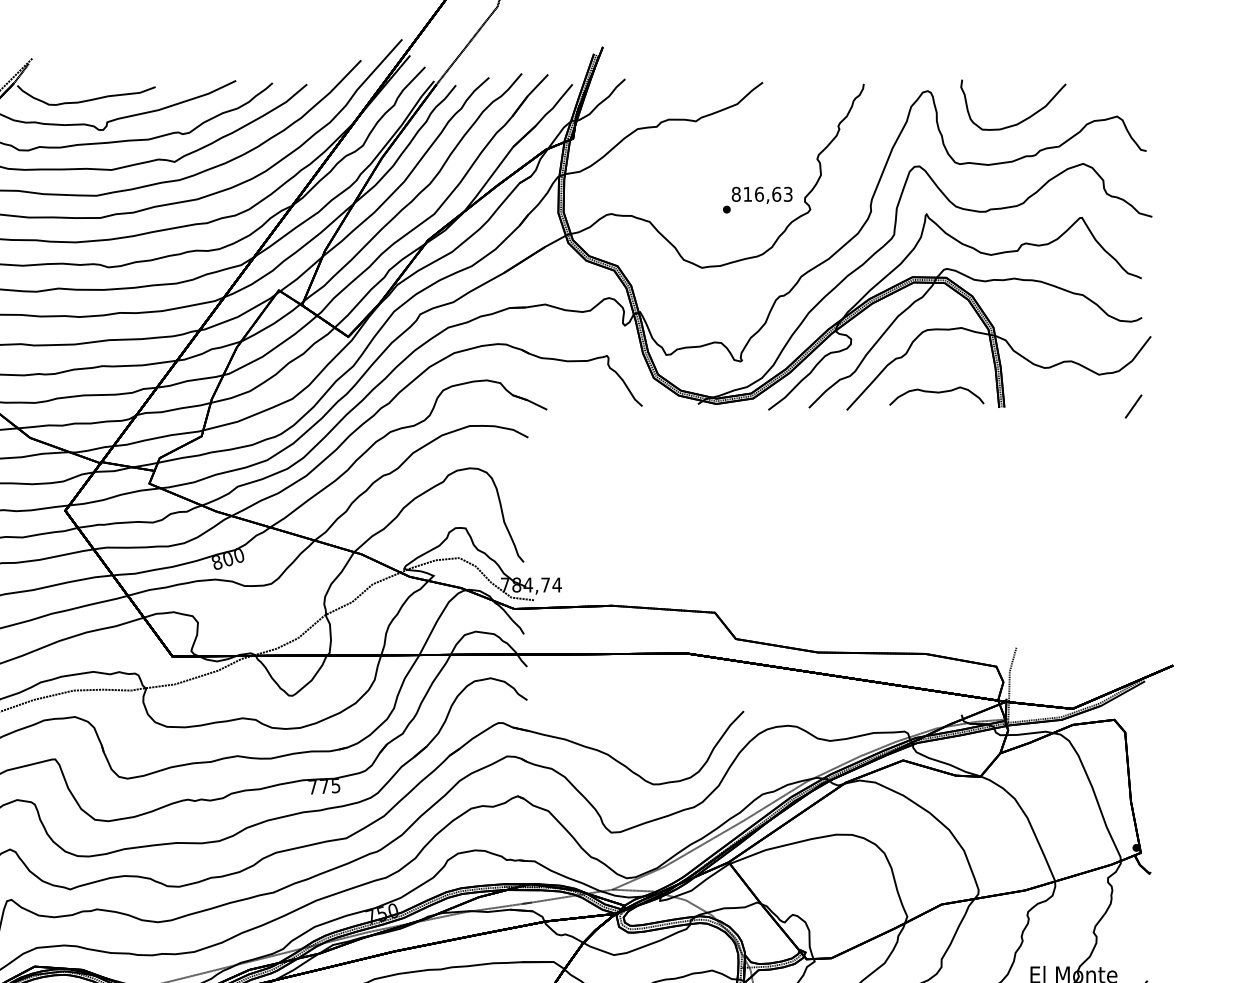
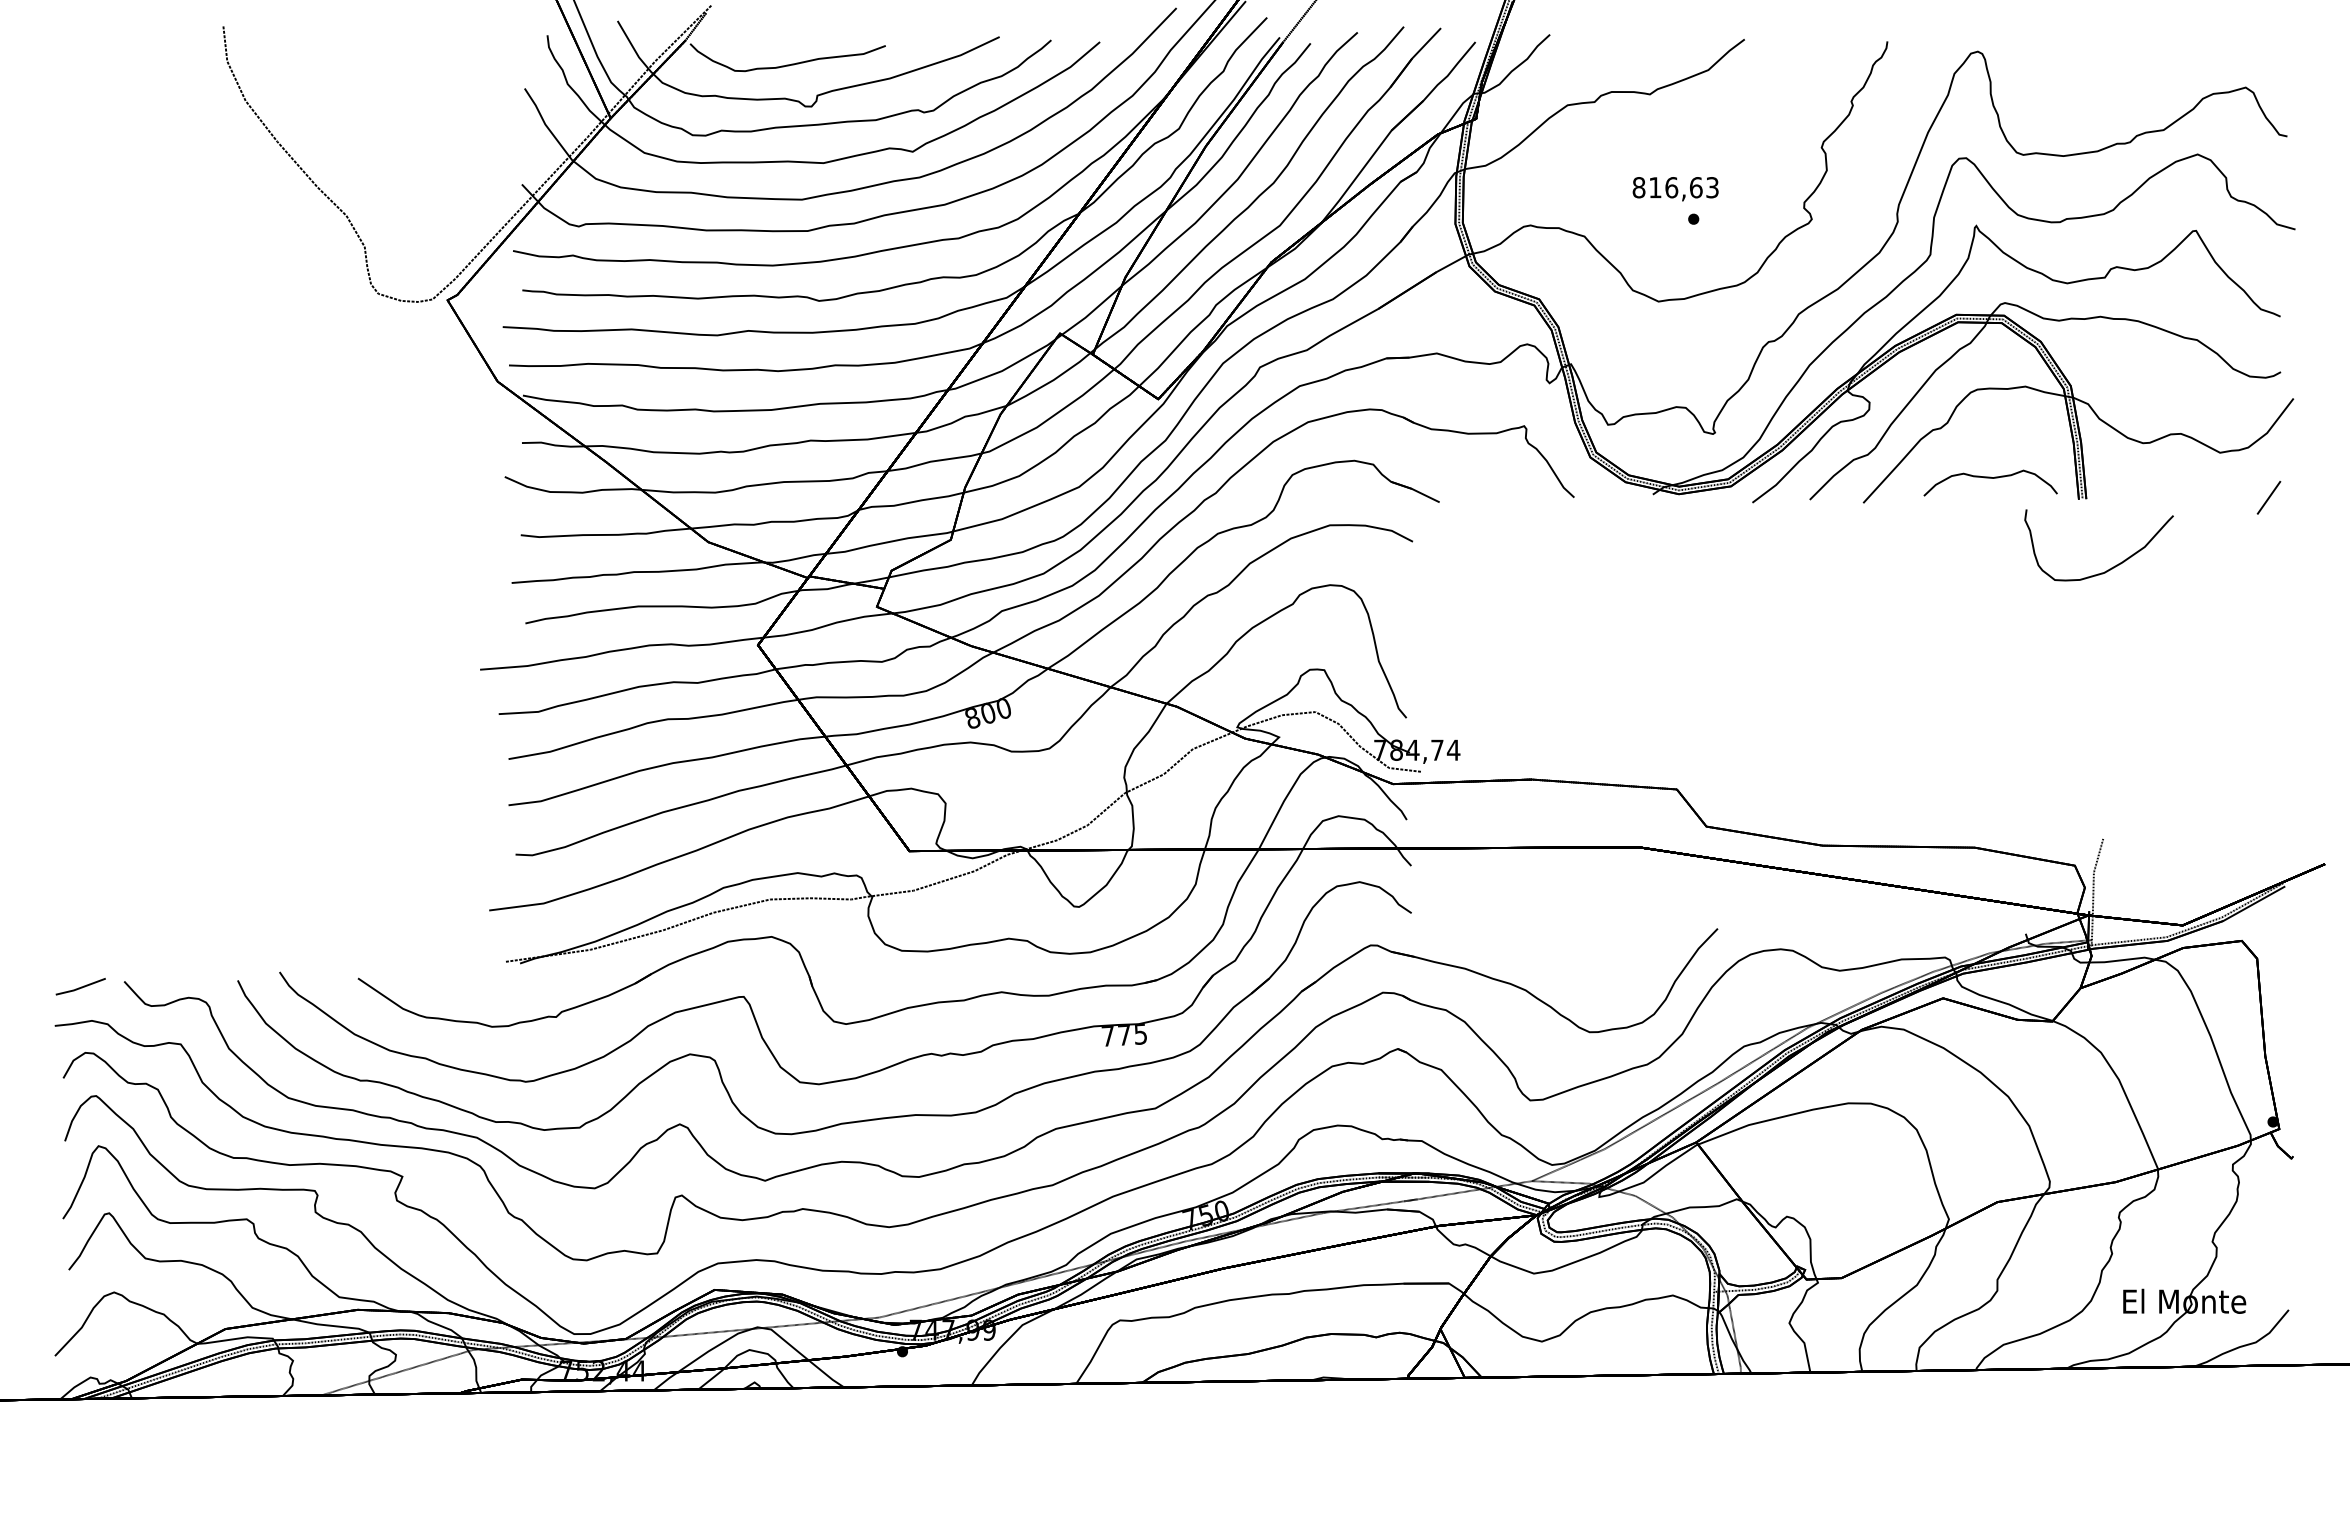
curve: (1020, 121) -> (2109, 568), moved
text: (762, 195) -> (1675, 189), moved

